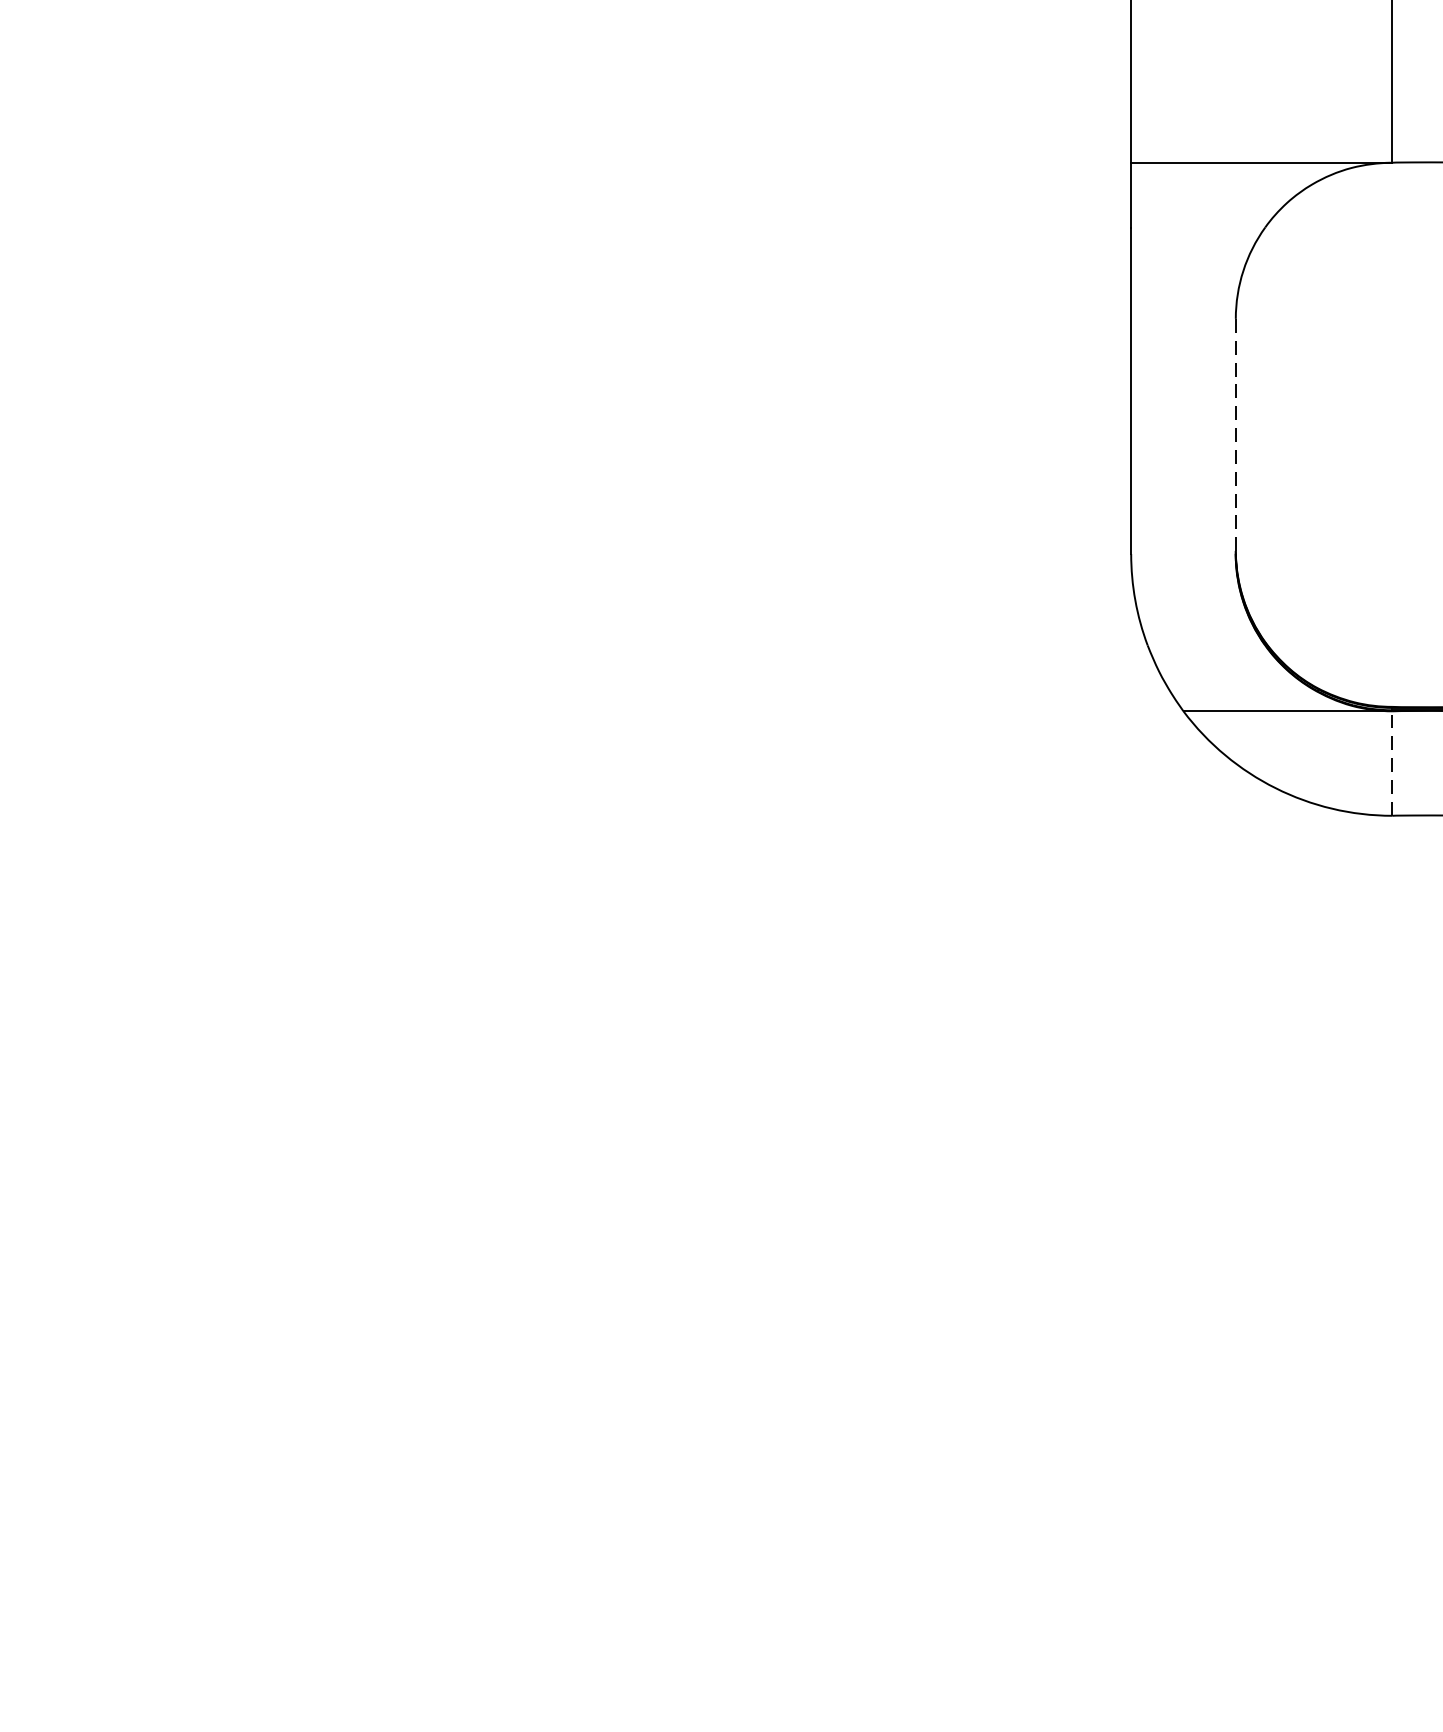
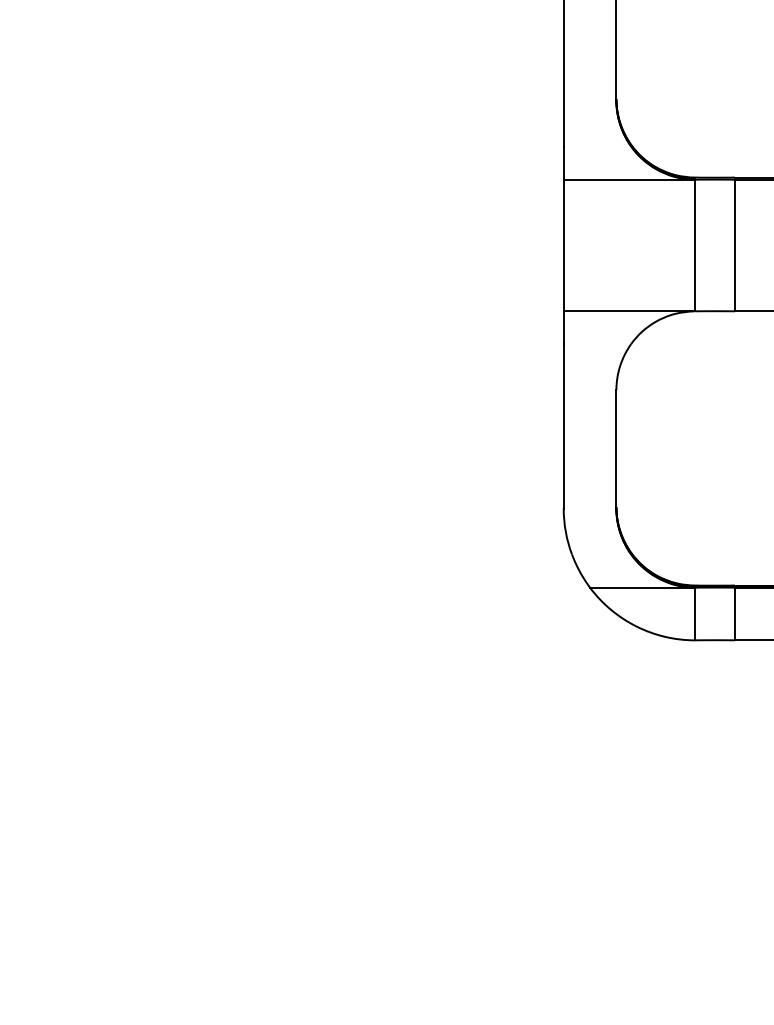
line: (1235, 436) -> (616, 449), dashed -> solid
line: (1392, 762) -> (695, 613), dashed -> solid

